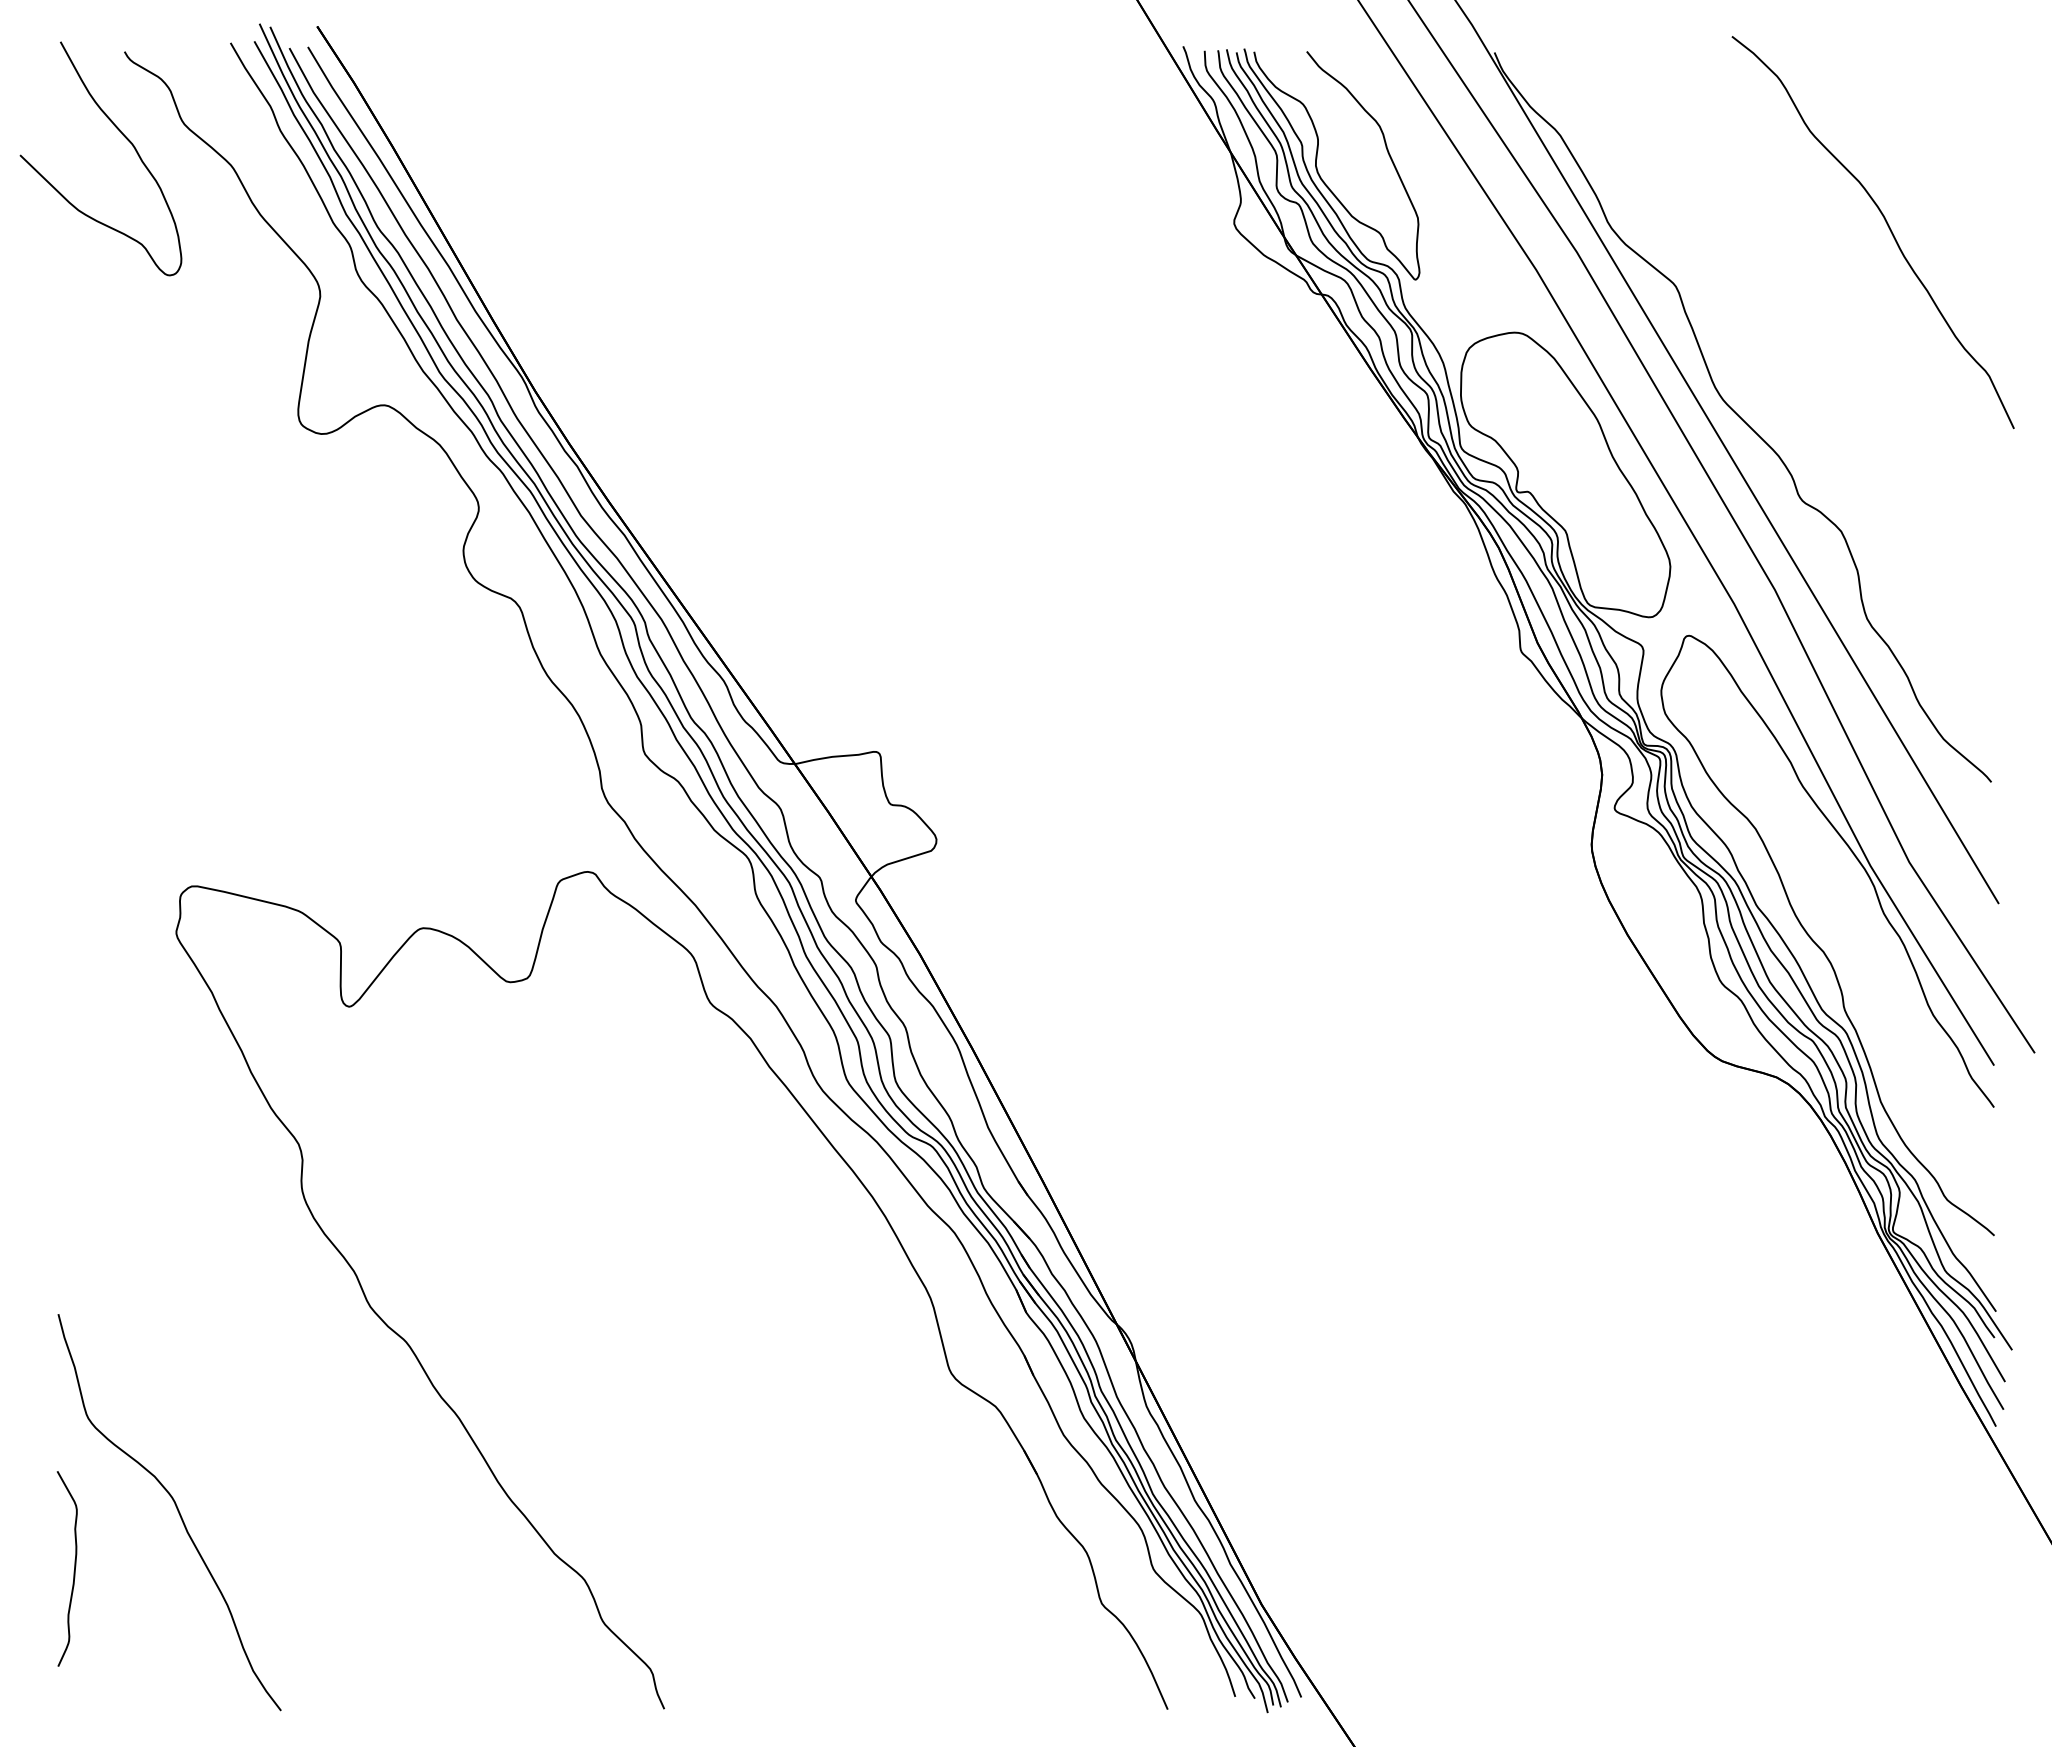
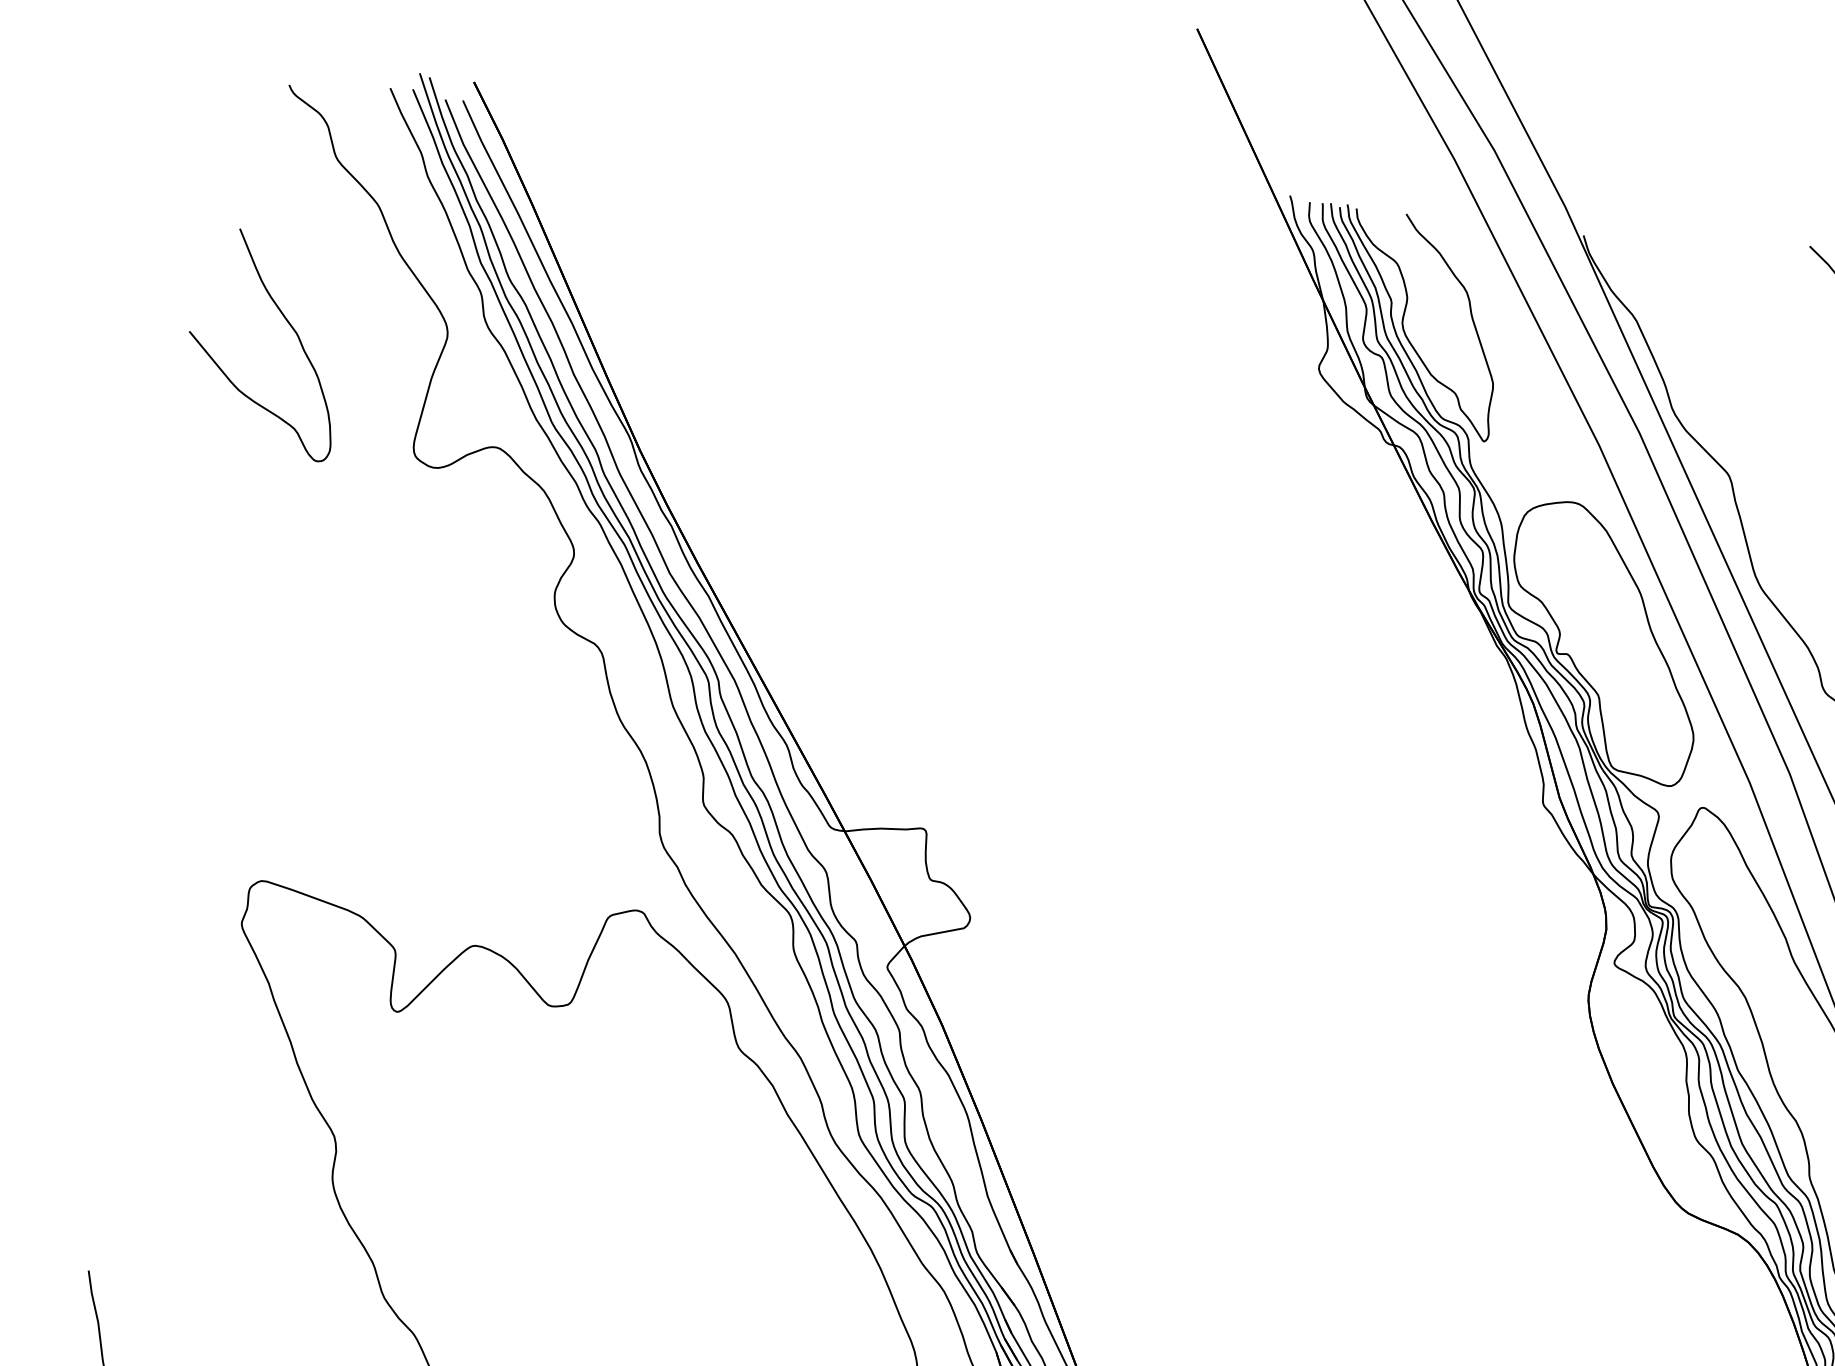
curve: (122, 135) -> (288, 324), moved

